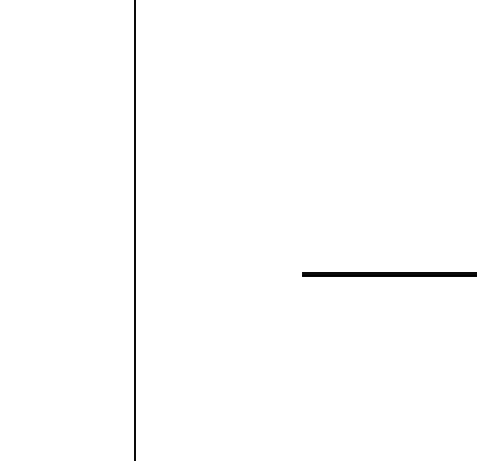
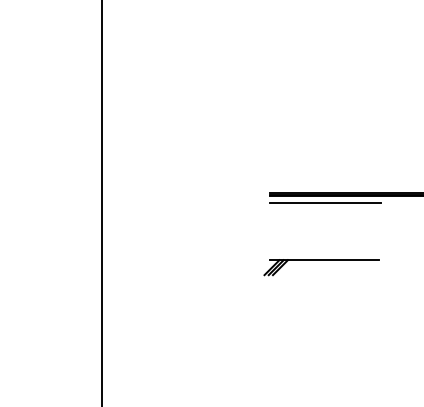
line: (357, 283) -> (324, 203), added
part: (353, 340) -> (320, 260), added

